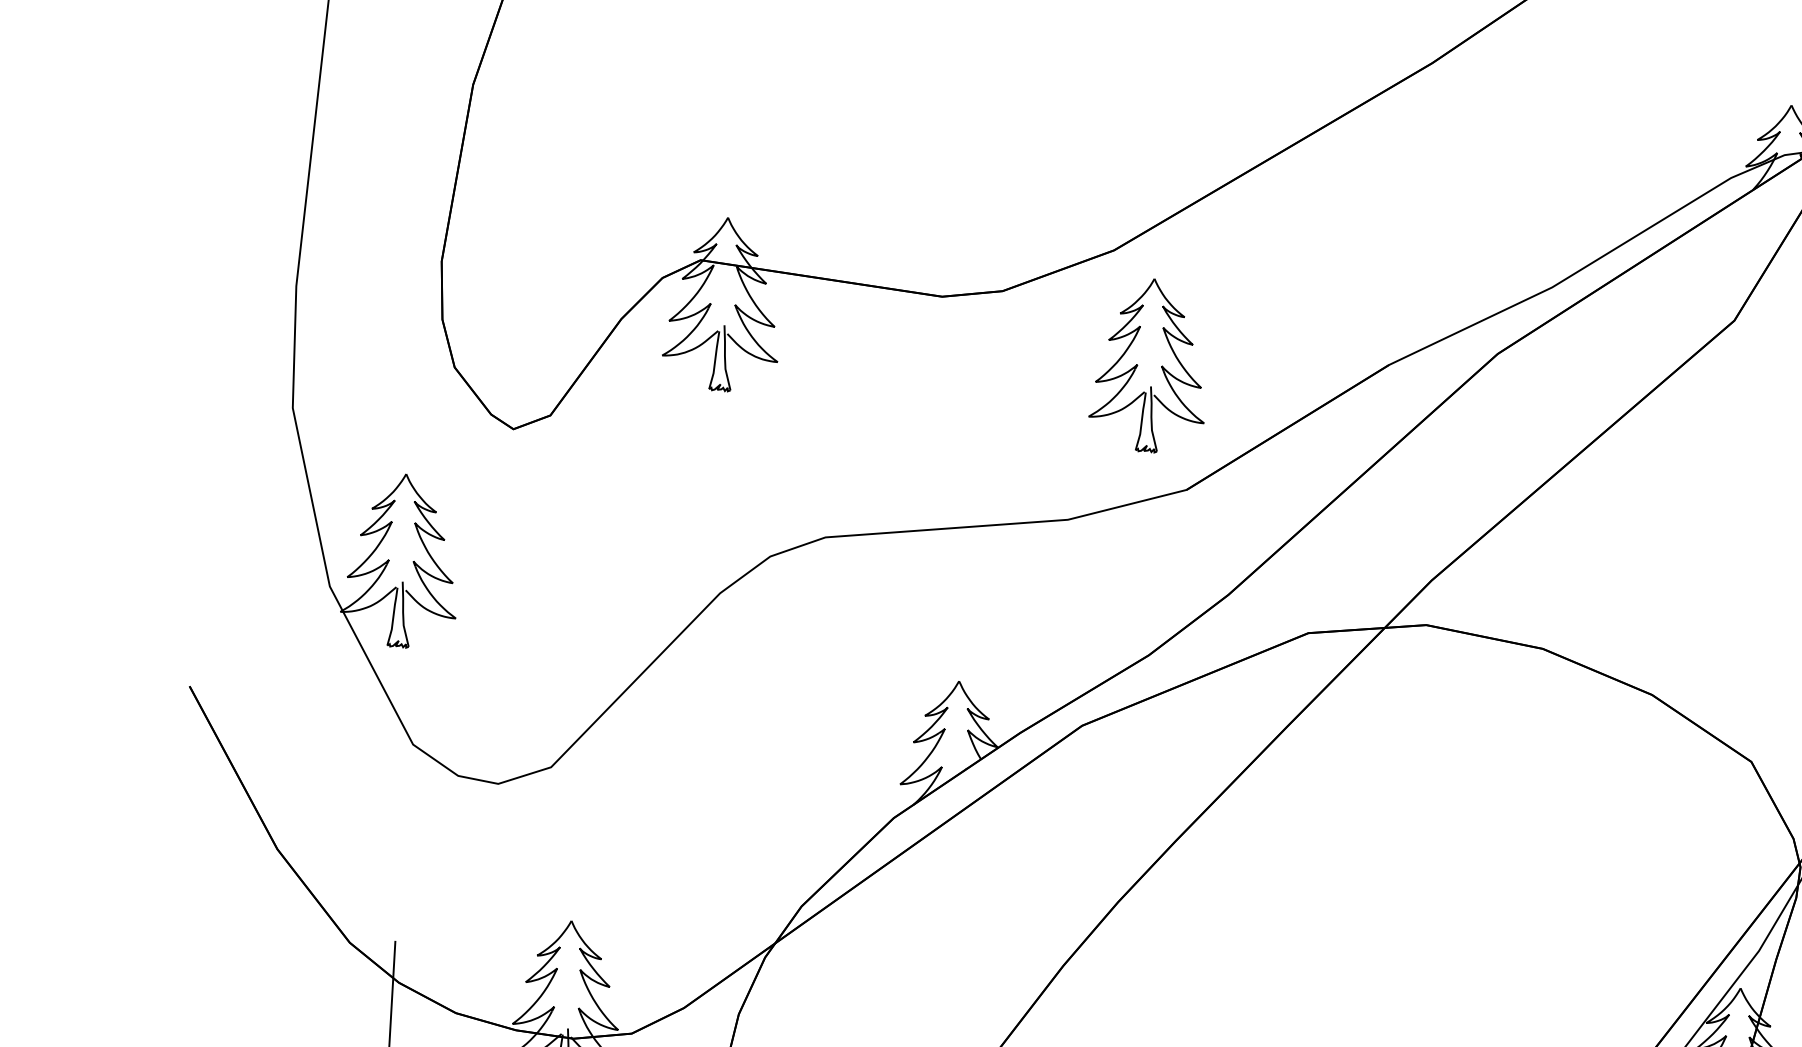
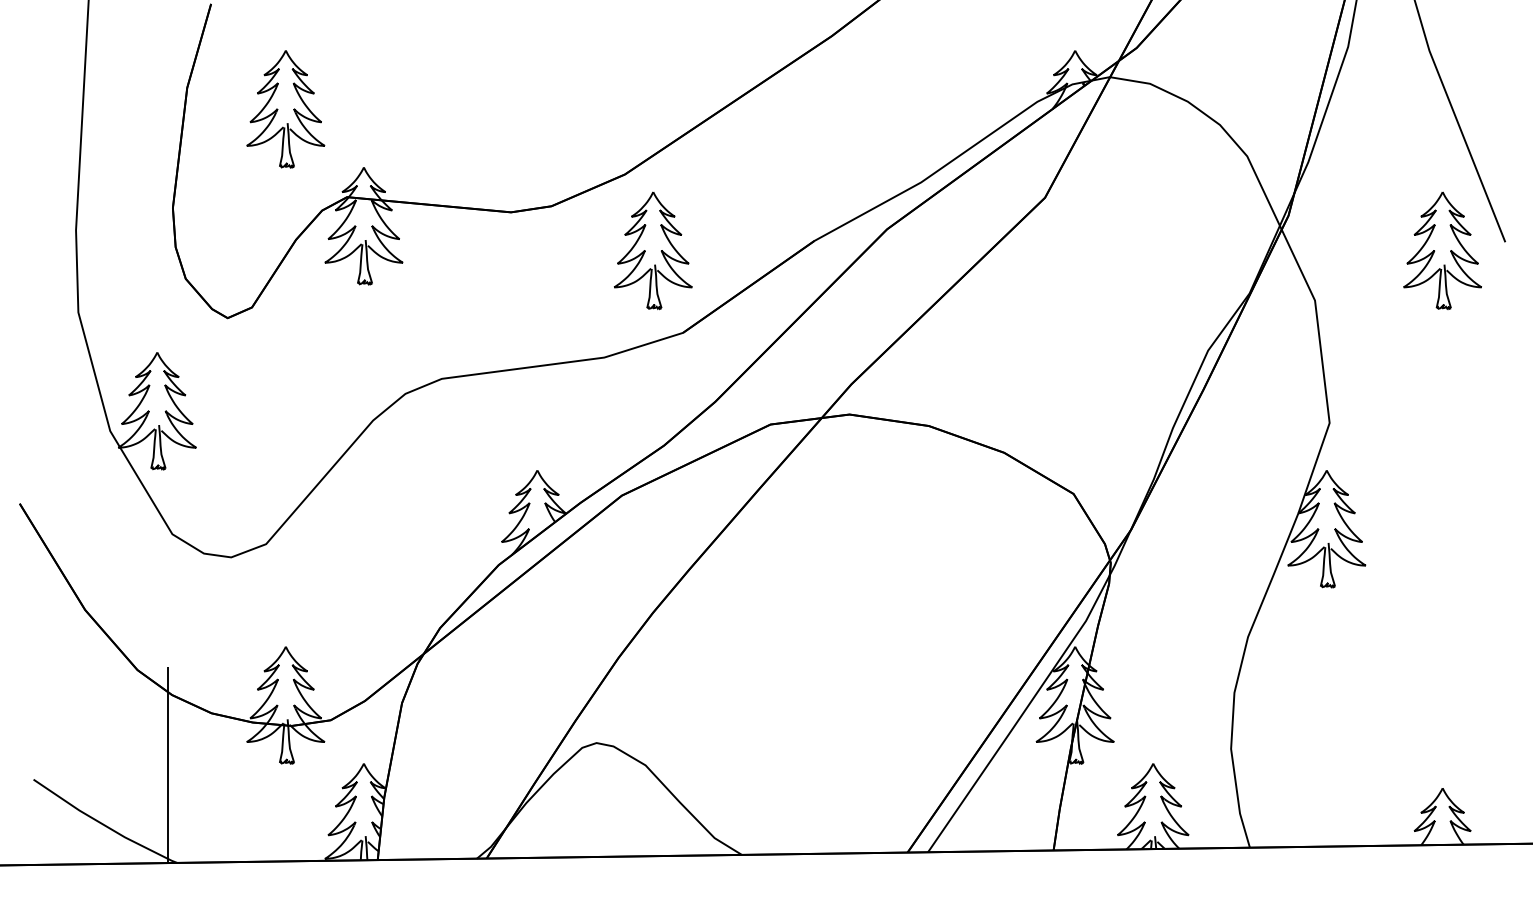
part: (616, 125) -> (285, 109), added

